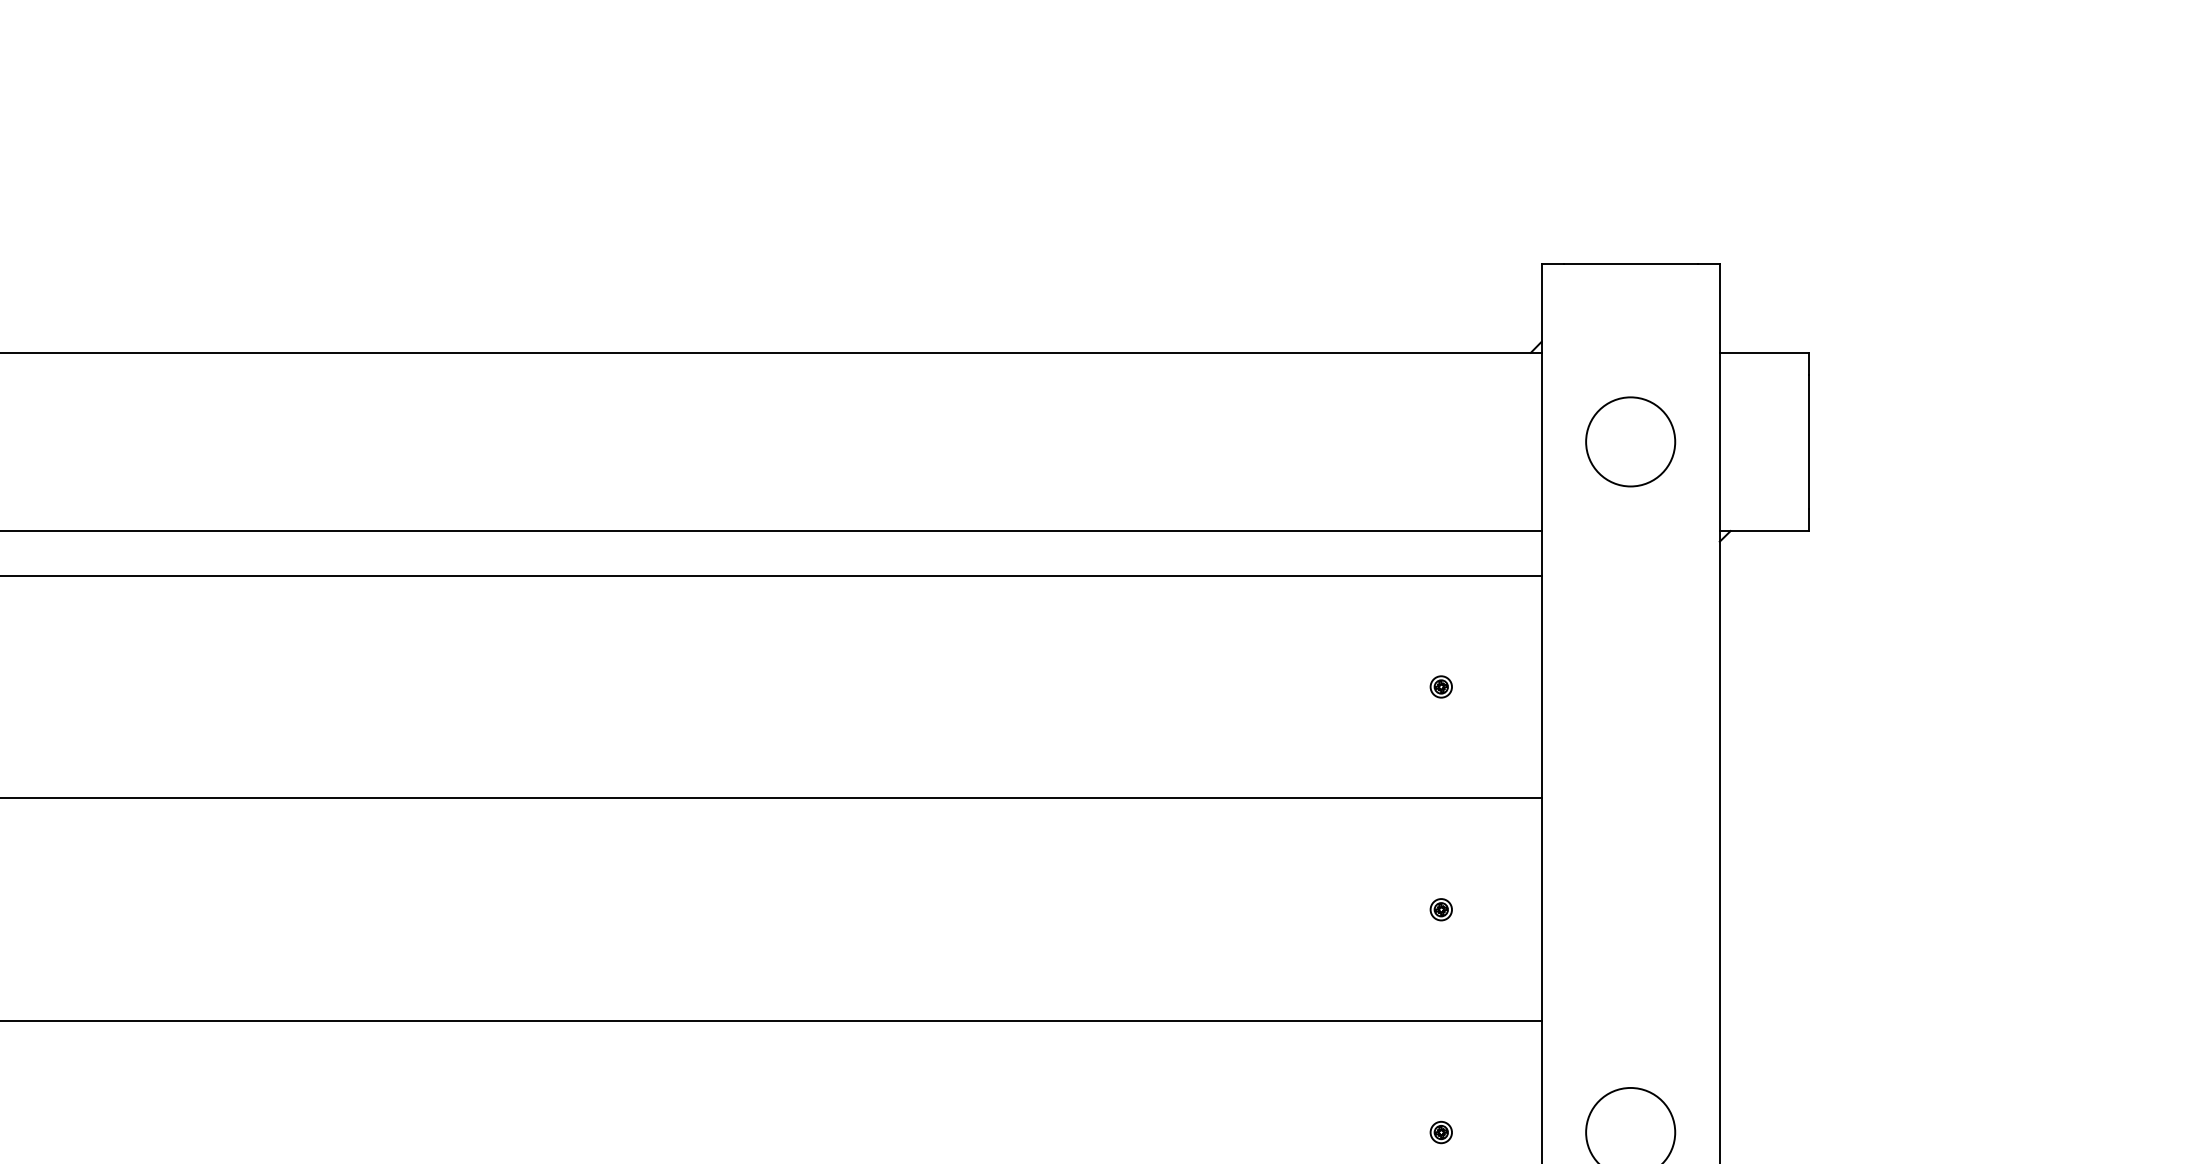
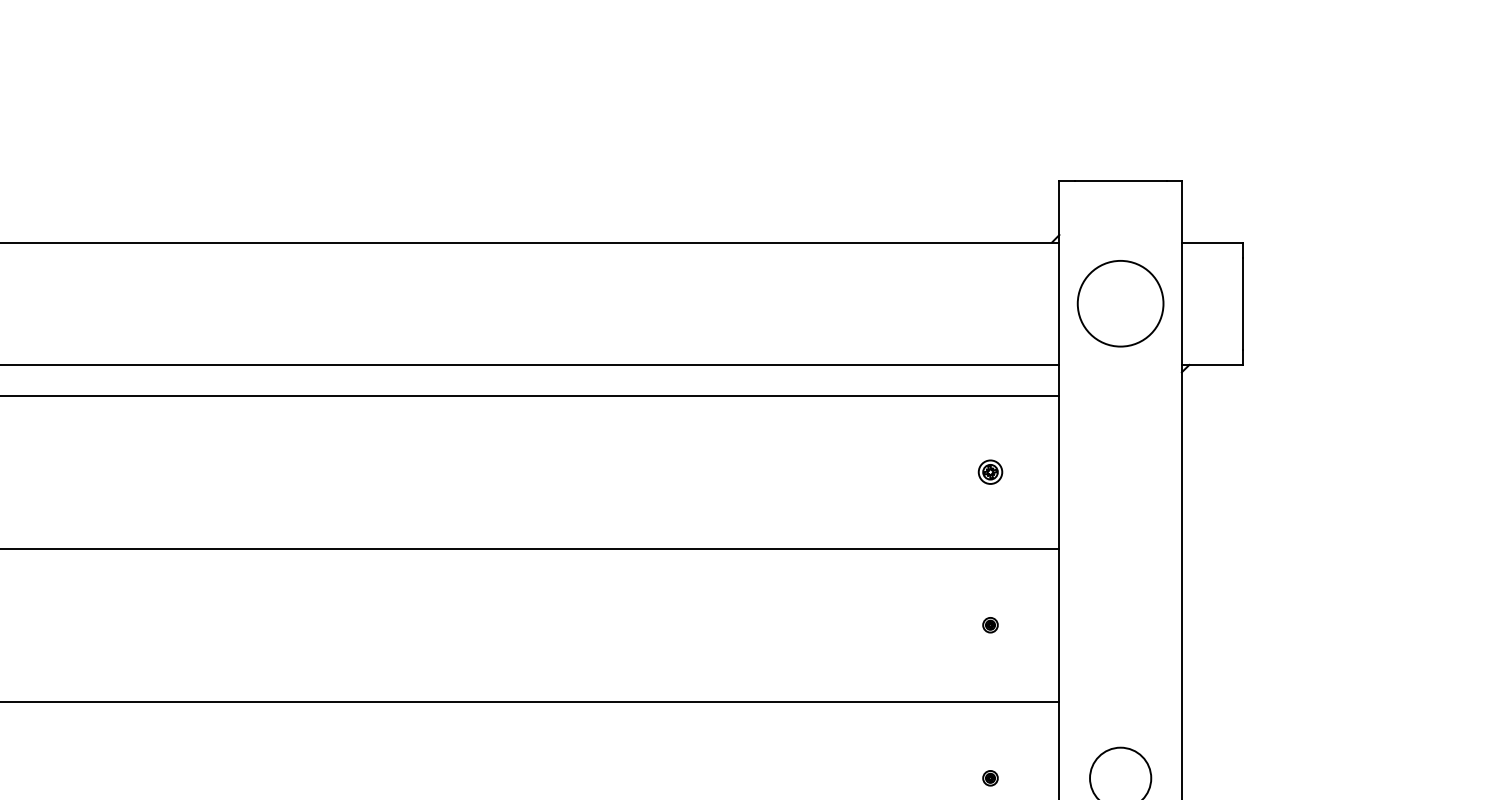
circle: (1630, 441) -> (1120, 303), size x1.4
part: (1441, 686) -> (990, 471), size x1.6

